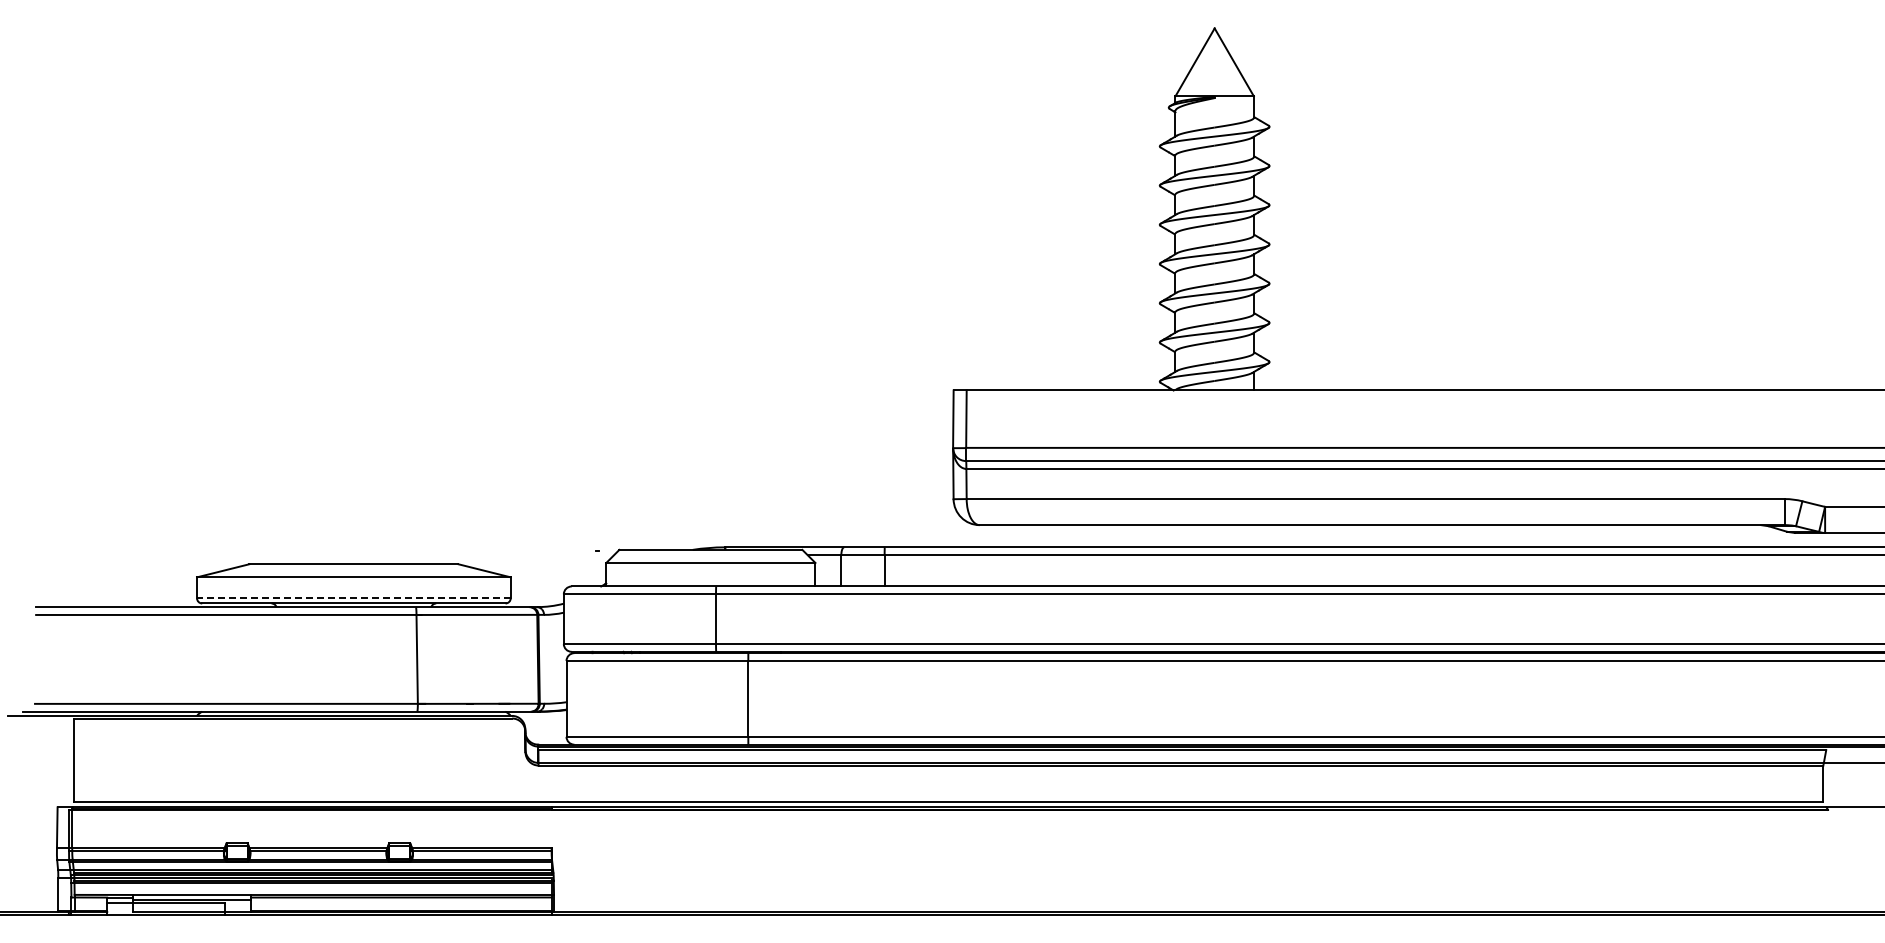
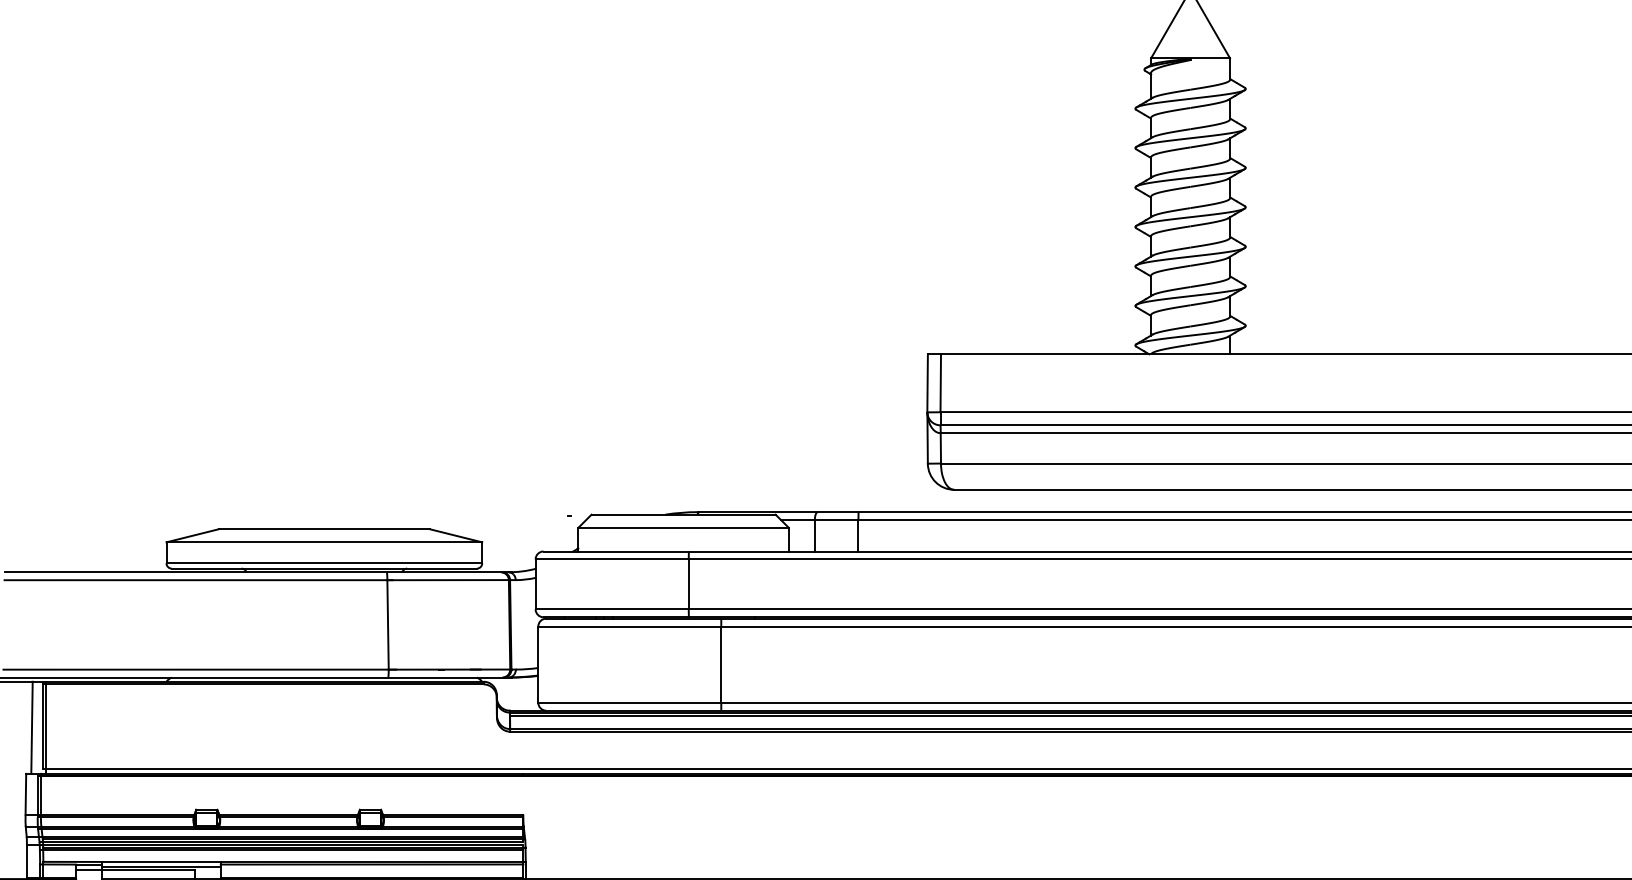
line: (353, 598) -> (323, 563), dashed -> solid
line: (63, 761) -> (32, 727), added
line: (77, 761) -> (46, 727), added

